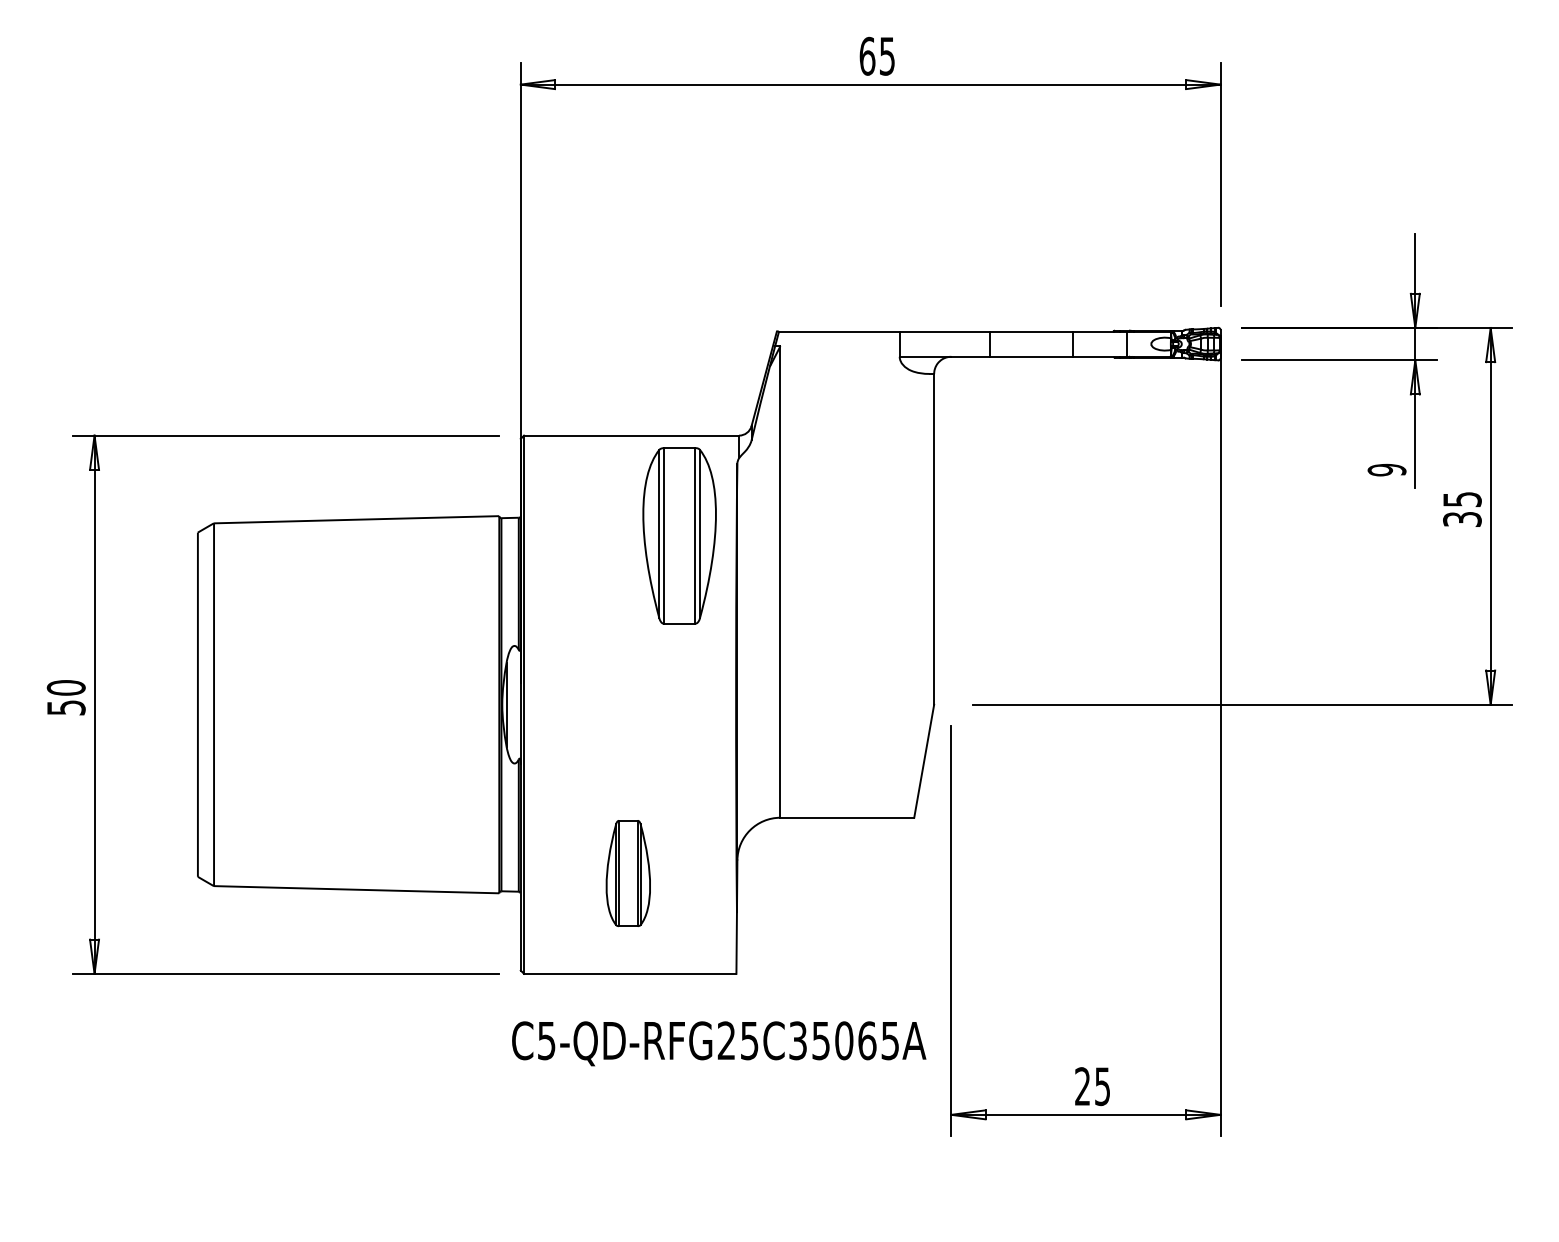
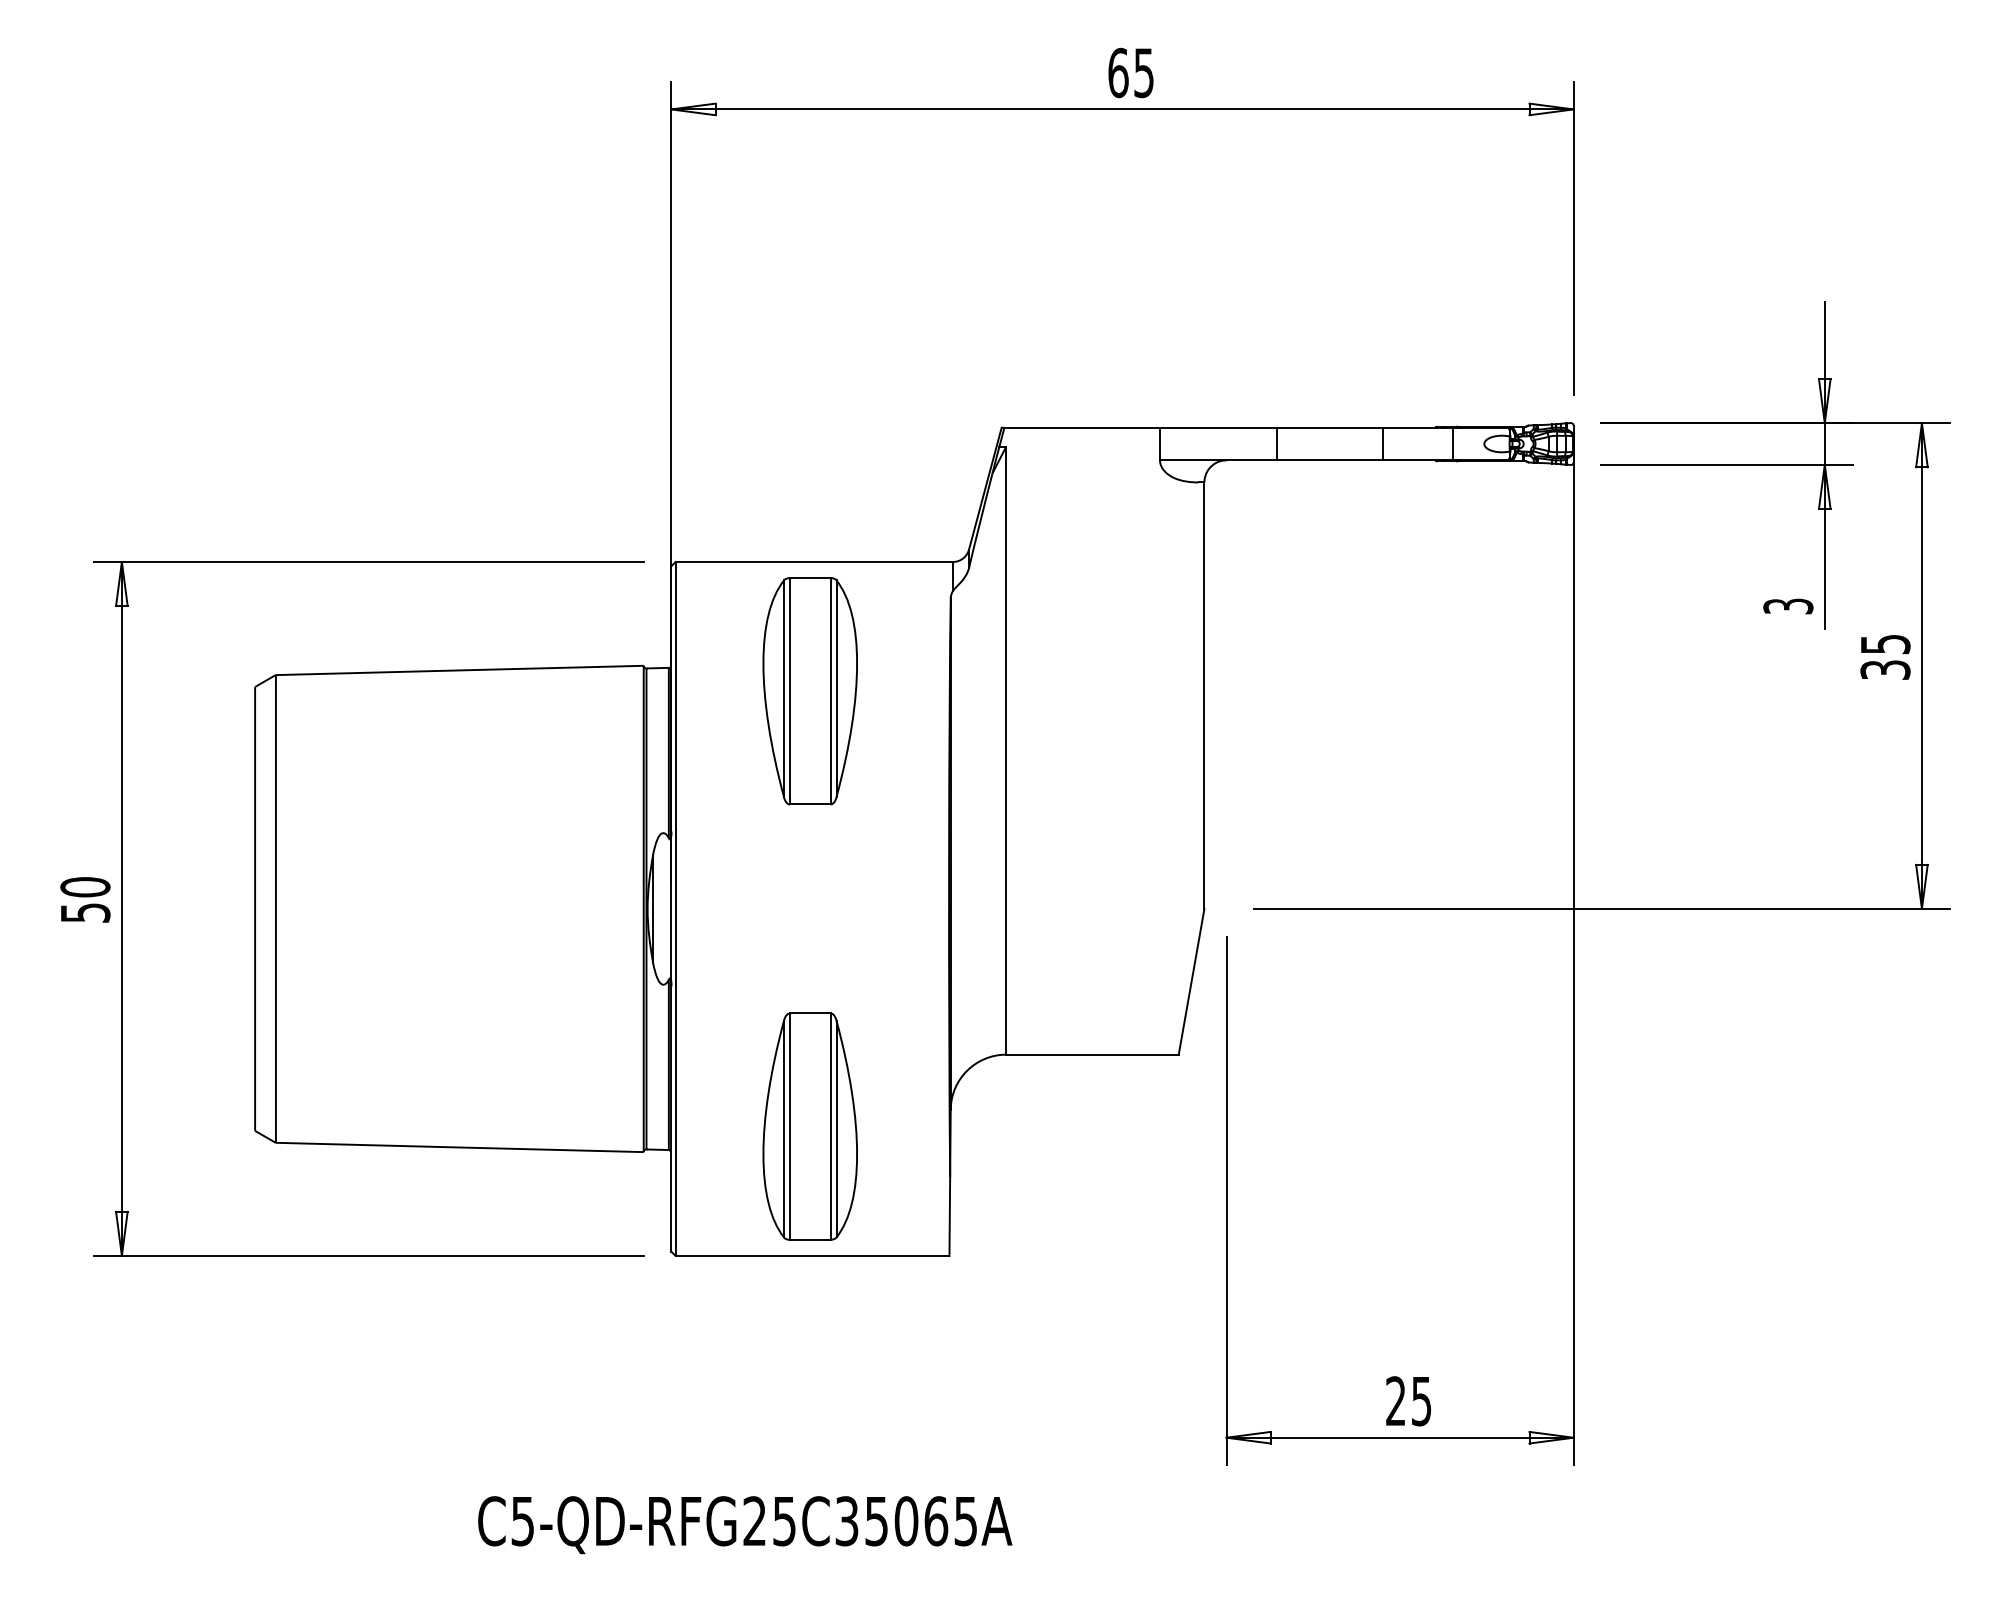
text: (1387, 470) -> (1788, 606), 9 -> 3
part: (679, 536) -> (809, 691), moved
part: (627, 873) -> (809, 1126), size x1.67
text: (719, 1044) -> (745, 1525), moved

